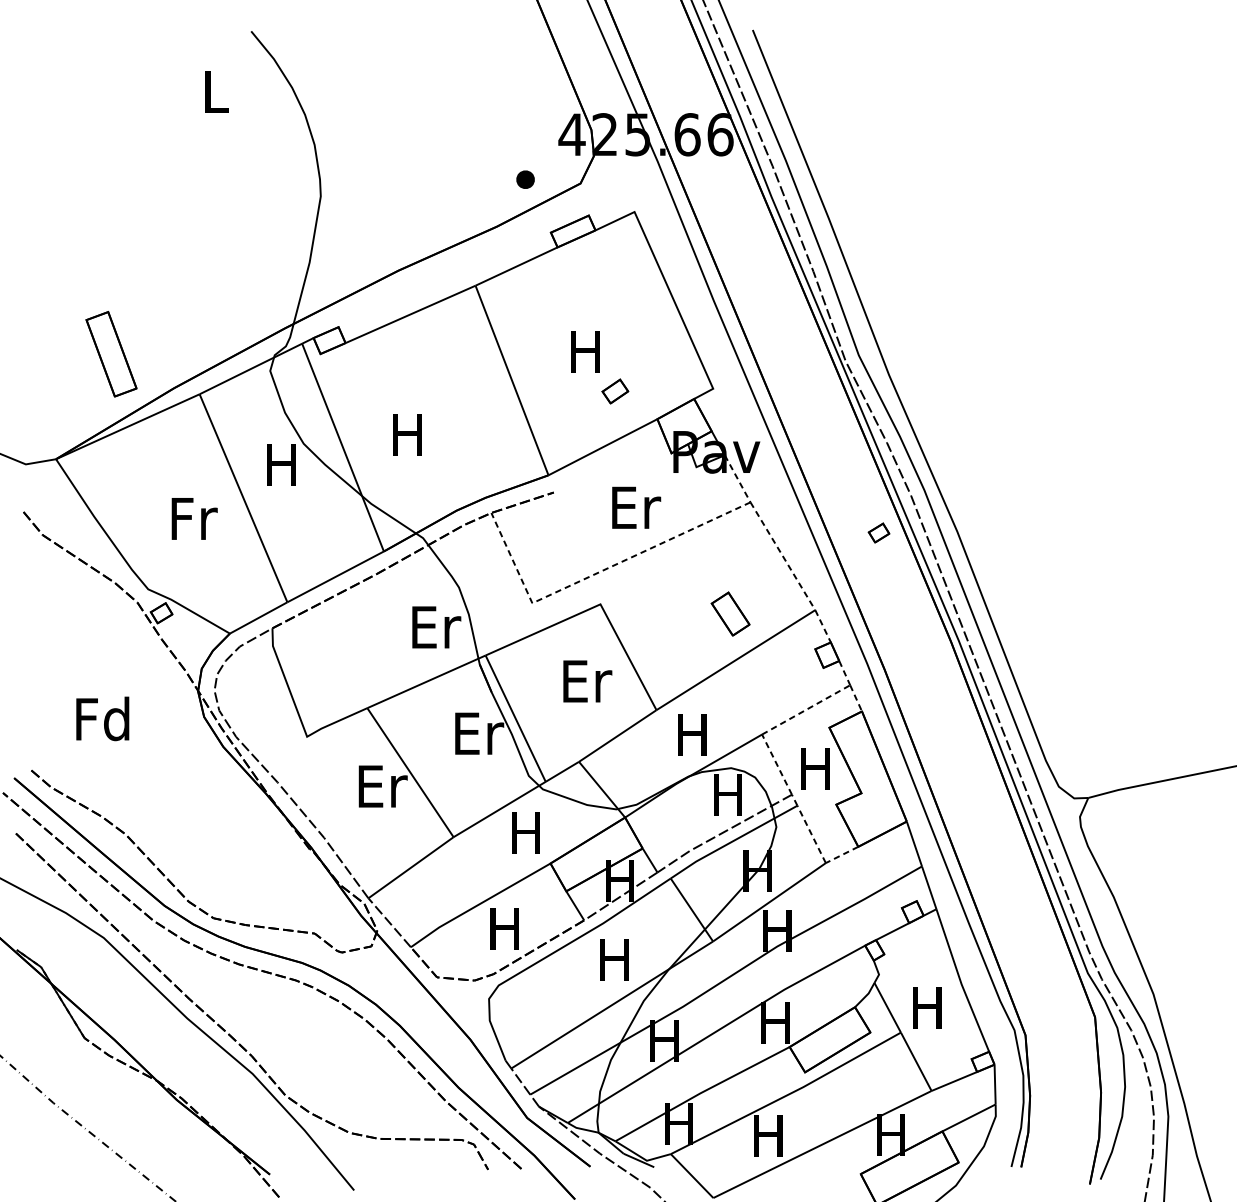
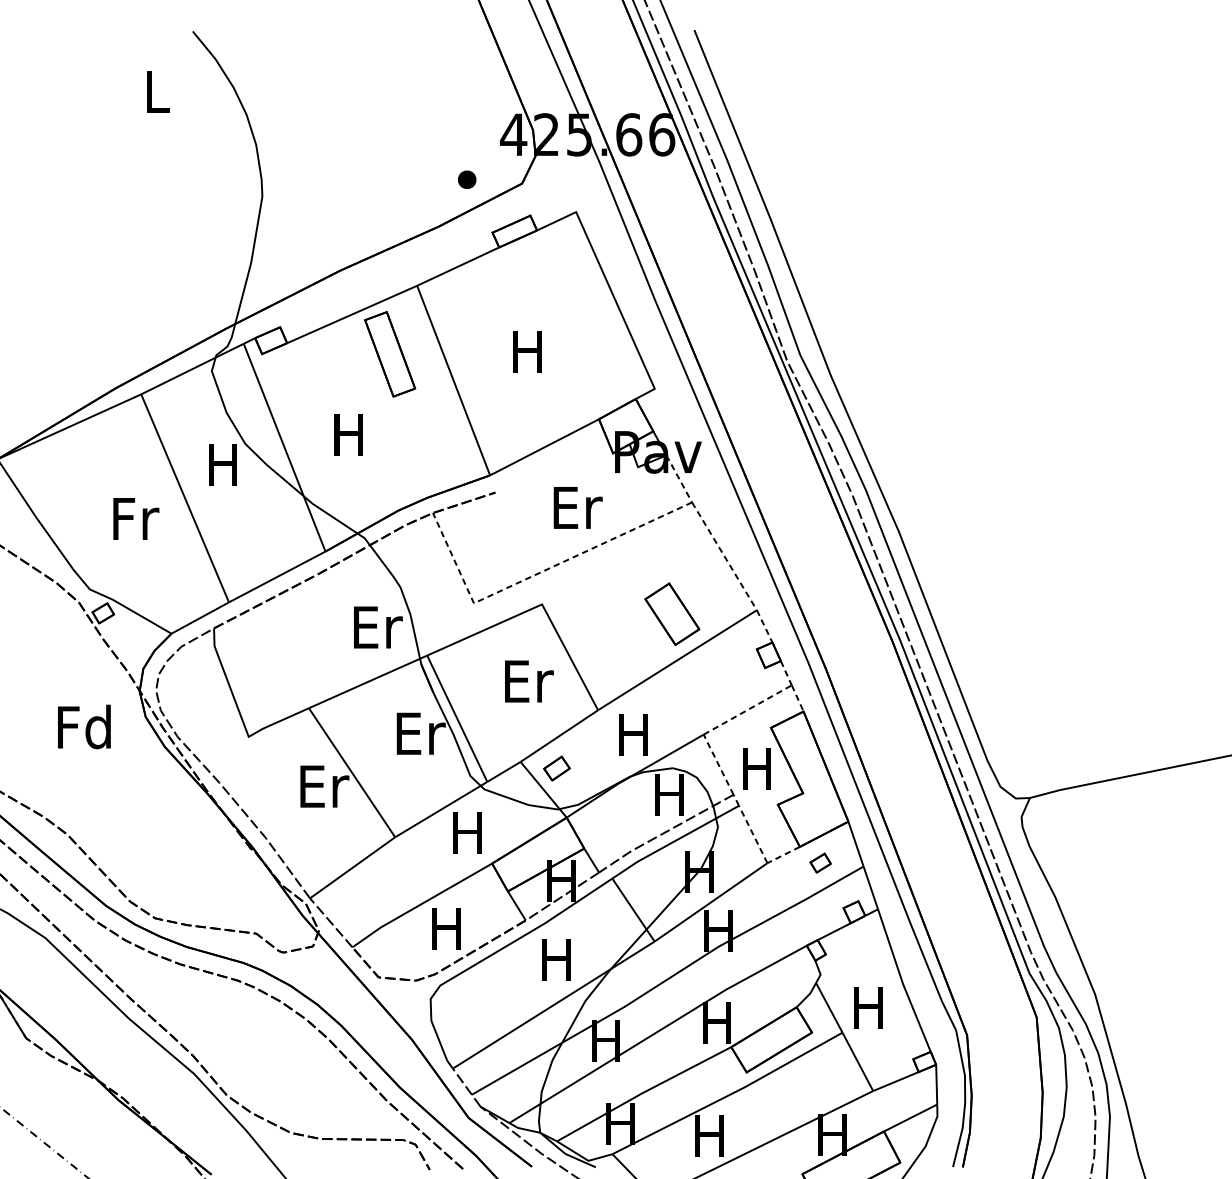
part: (111, 354) -> (390, 354), moved
part: (615, 391) -> (557, 768), moved
part: (878, 532) -> (820, 862), moved
part: (730, 613) -> (672, 613), size x1.43
text: (102, 718) -> (84, 726), moved

